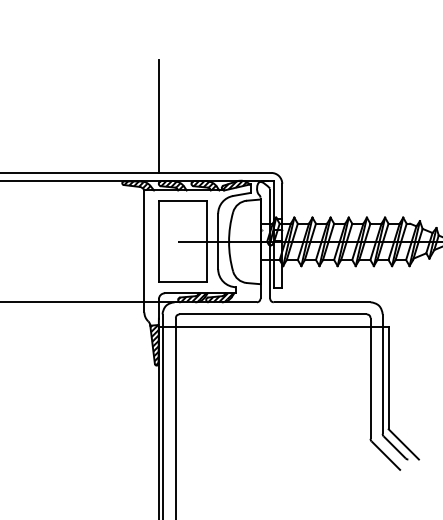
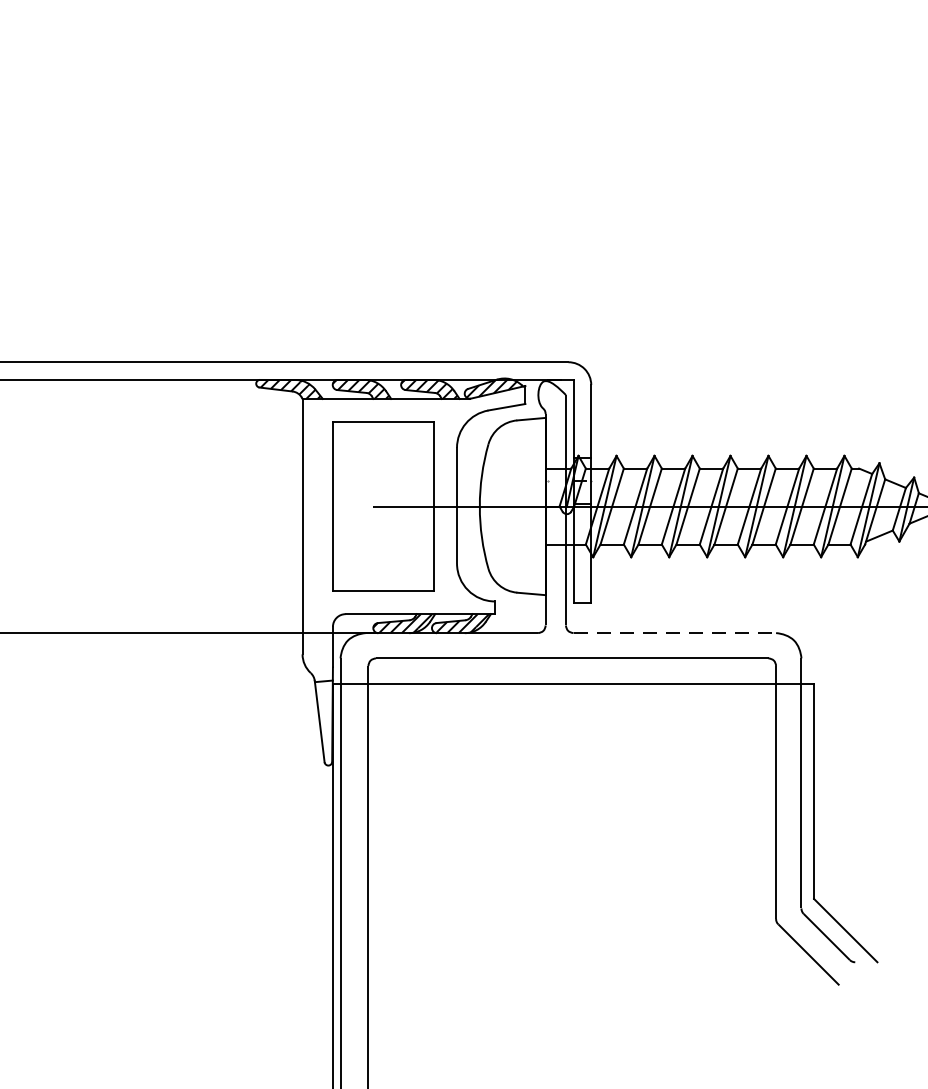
line: (158, 116) -> (332, 244), removed
line: (322, 302) -> (675, 633), solid -> dashed
hatch: (154, 345) -> (323, 723), removed

